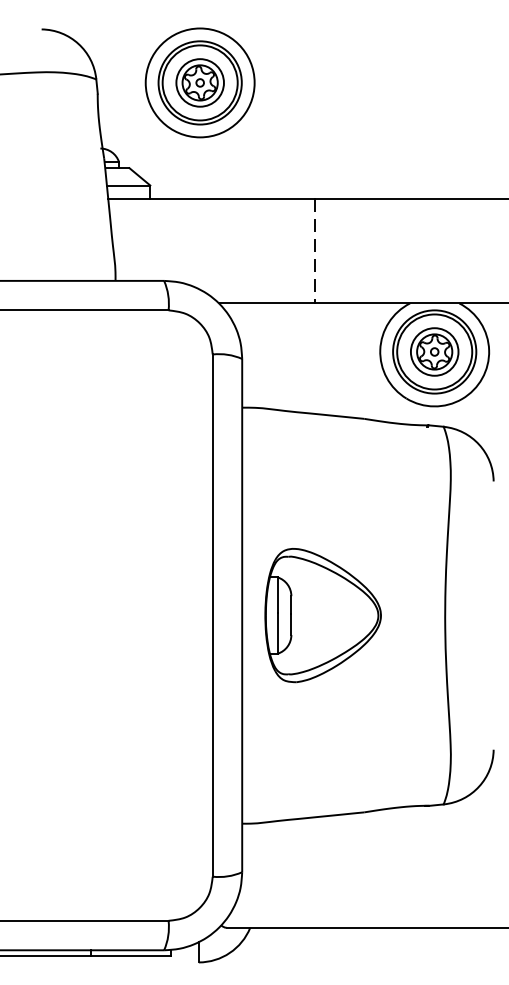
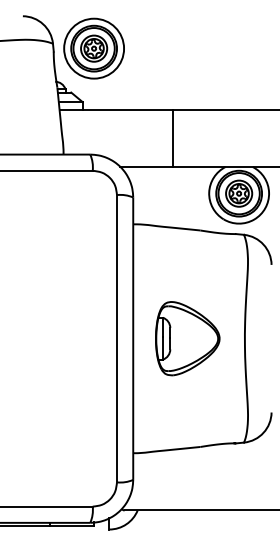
part: (199, 82) -> (93, 48), moved
line: (315, 251) -> (173, 138), dashed -> solid
part: (322, 615) -> (187, 338), moved

